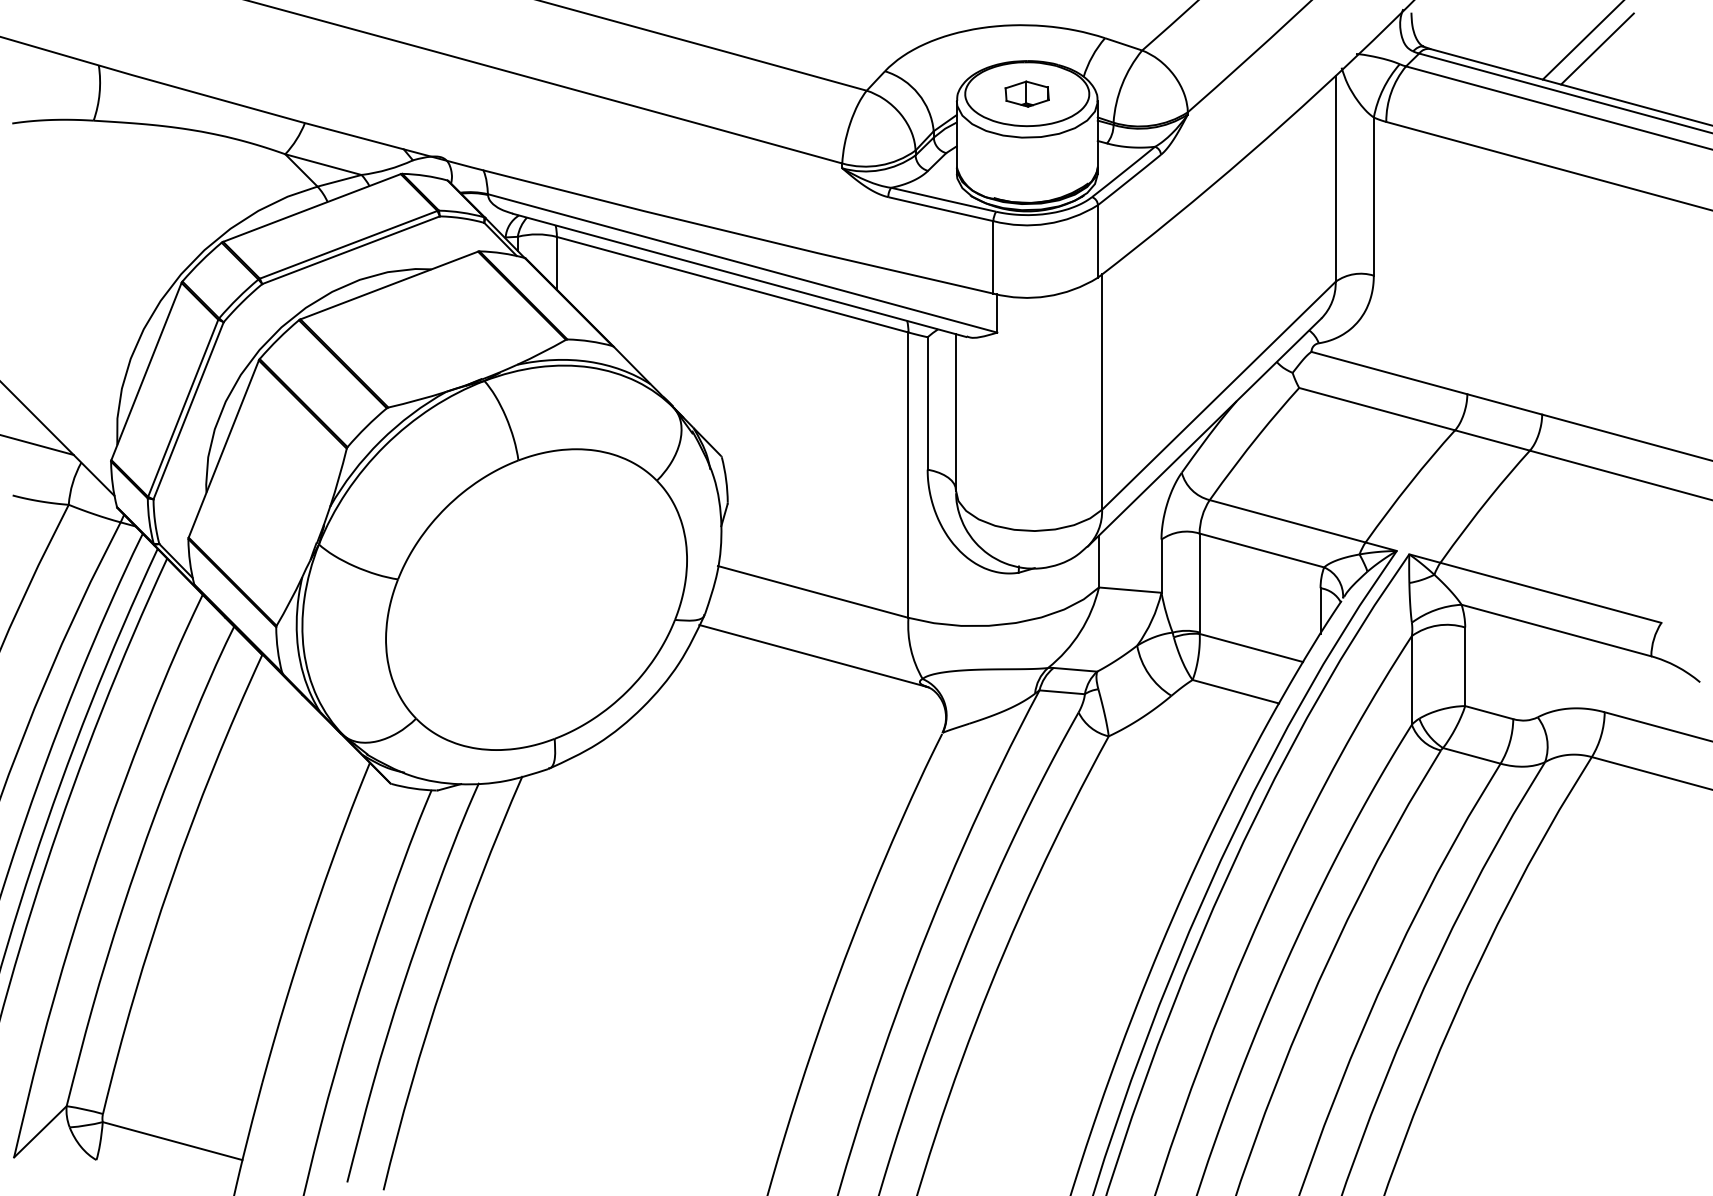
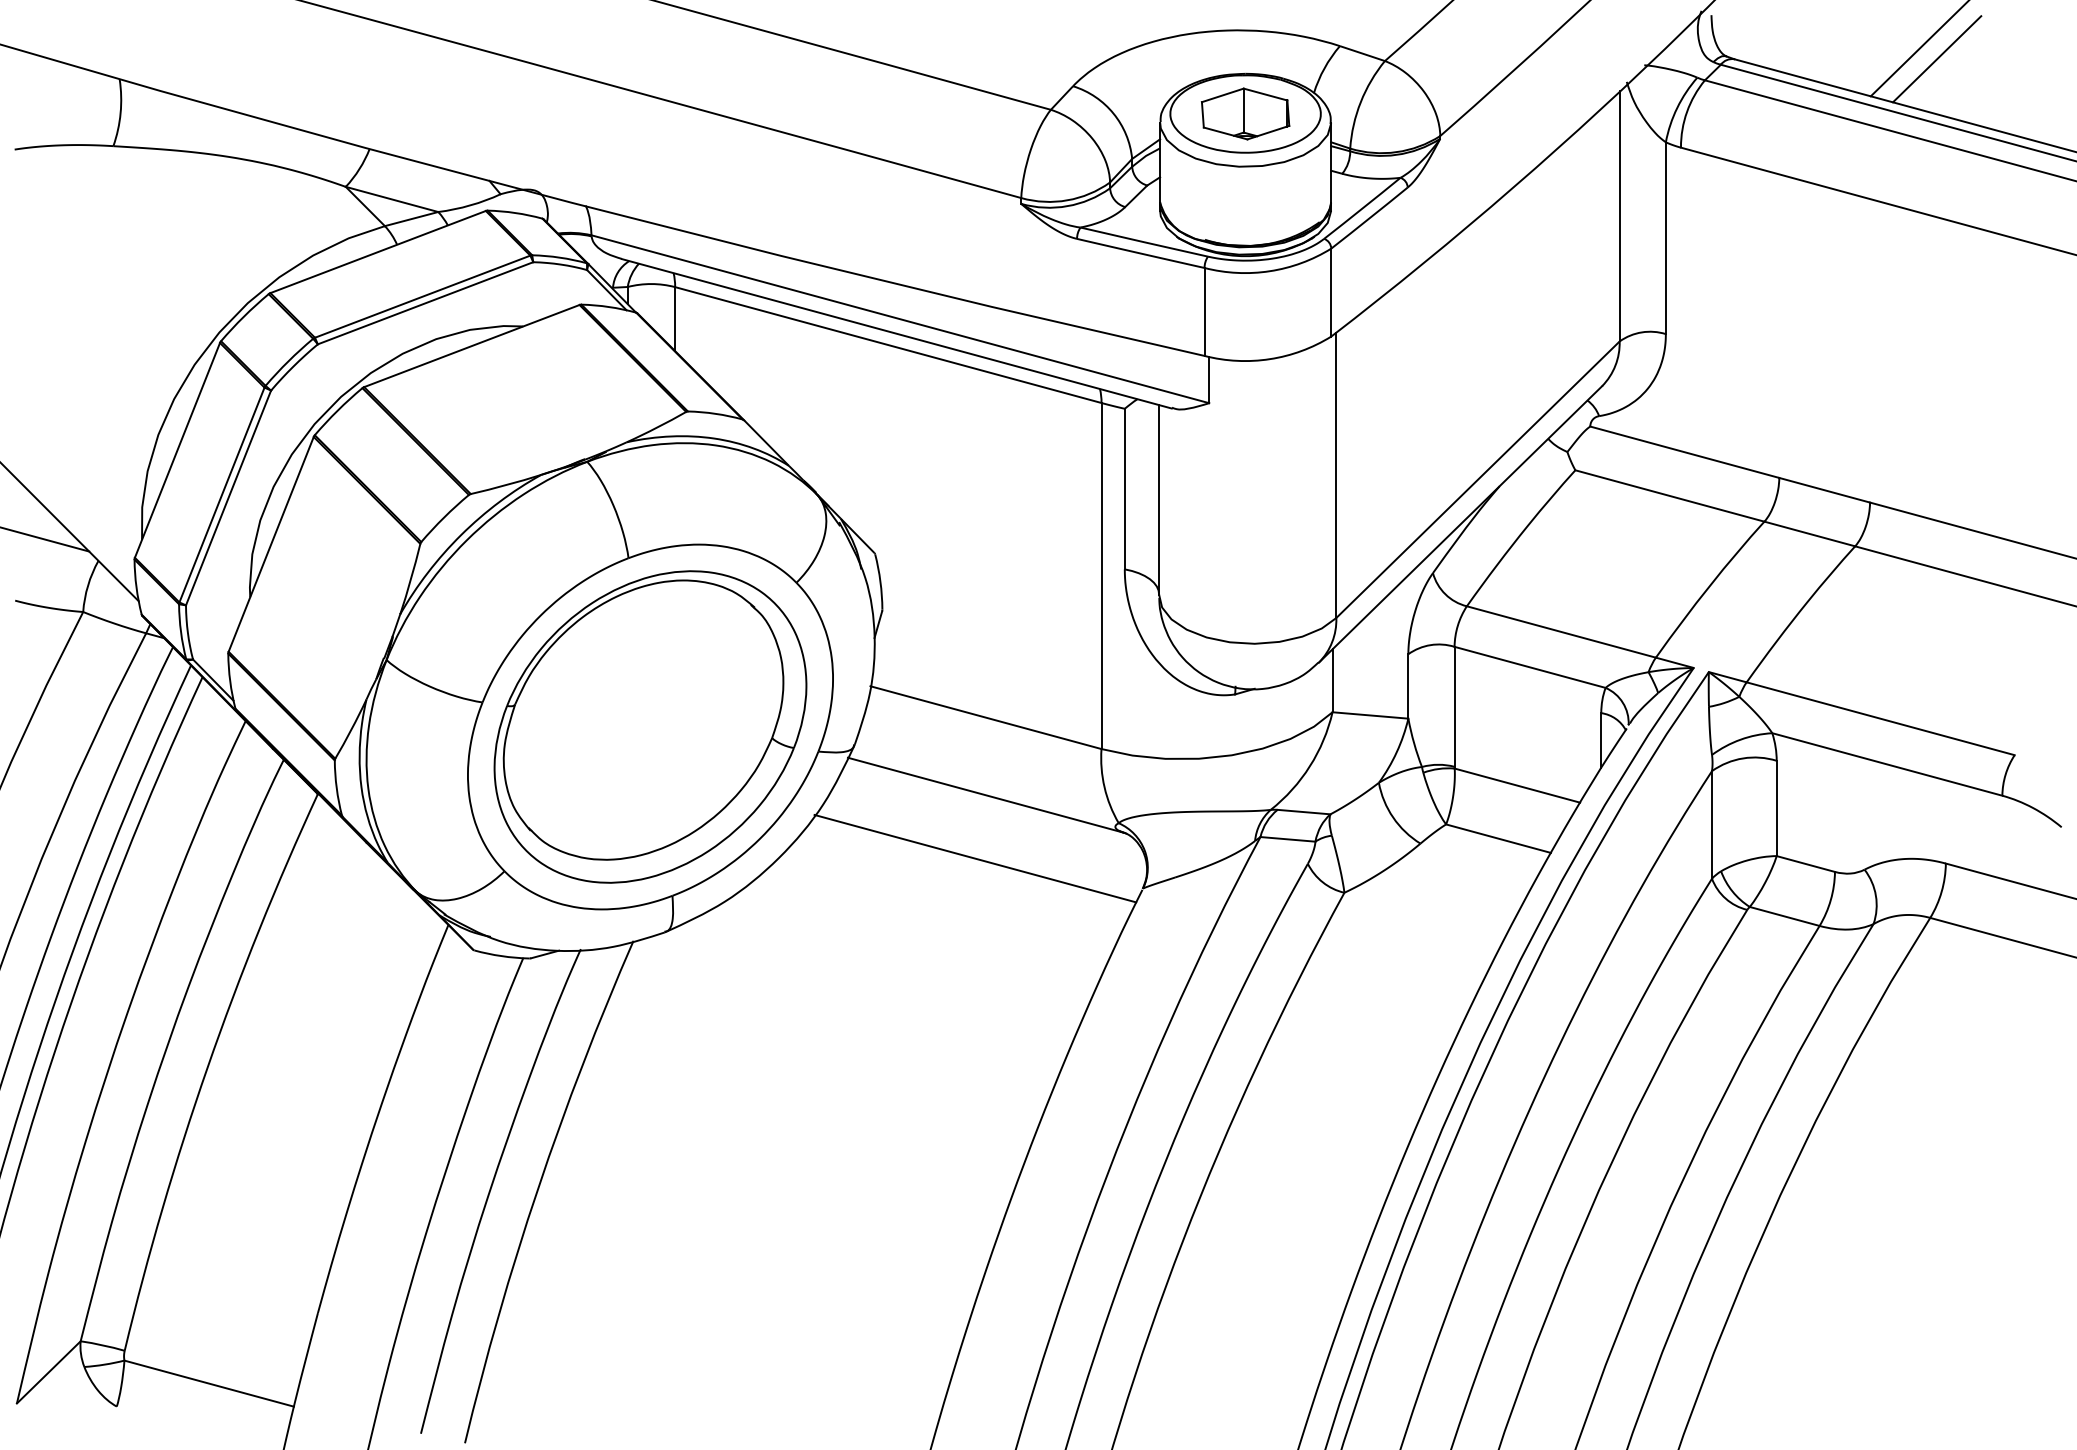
part: (1027, 93) -> (1245, 113), size x1.67
part: (536, 599) -> (650, 726), added
line: (804, 708) -> (975, 858), added

